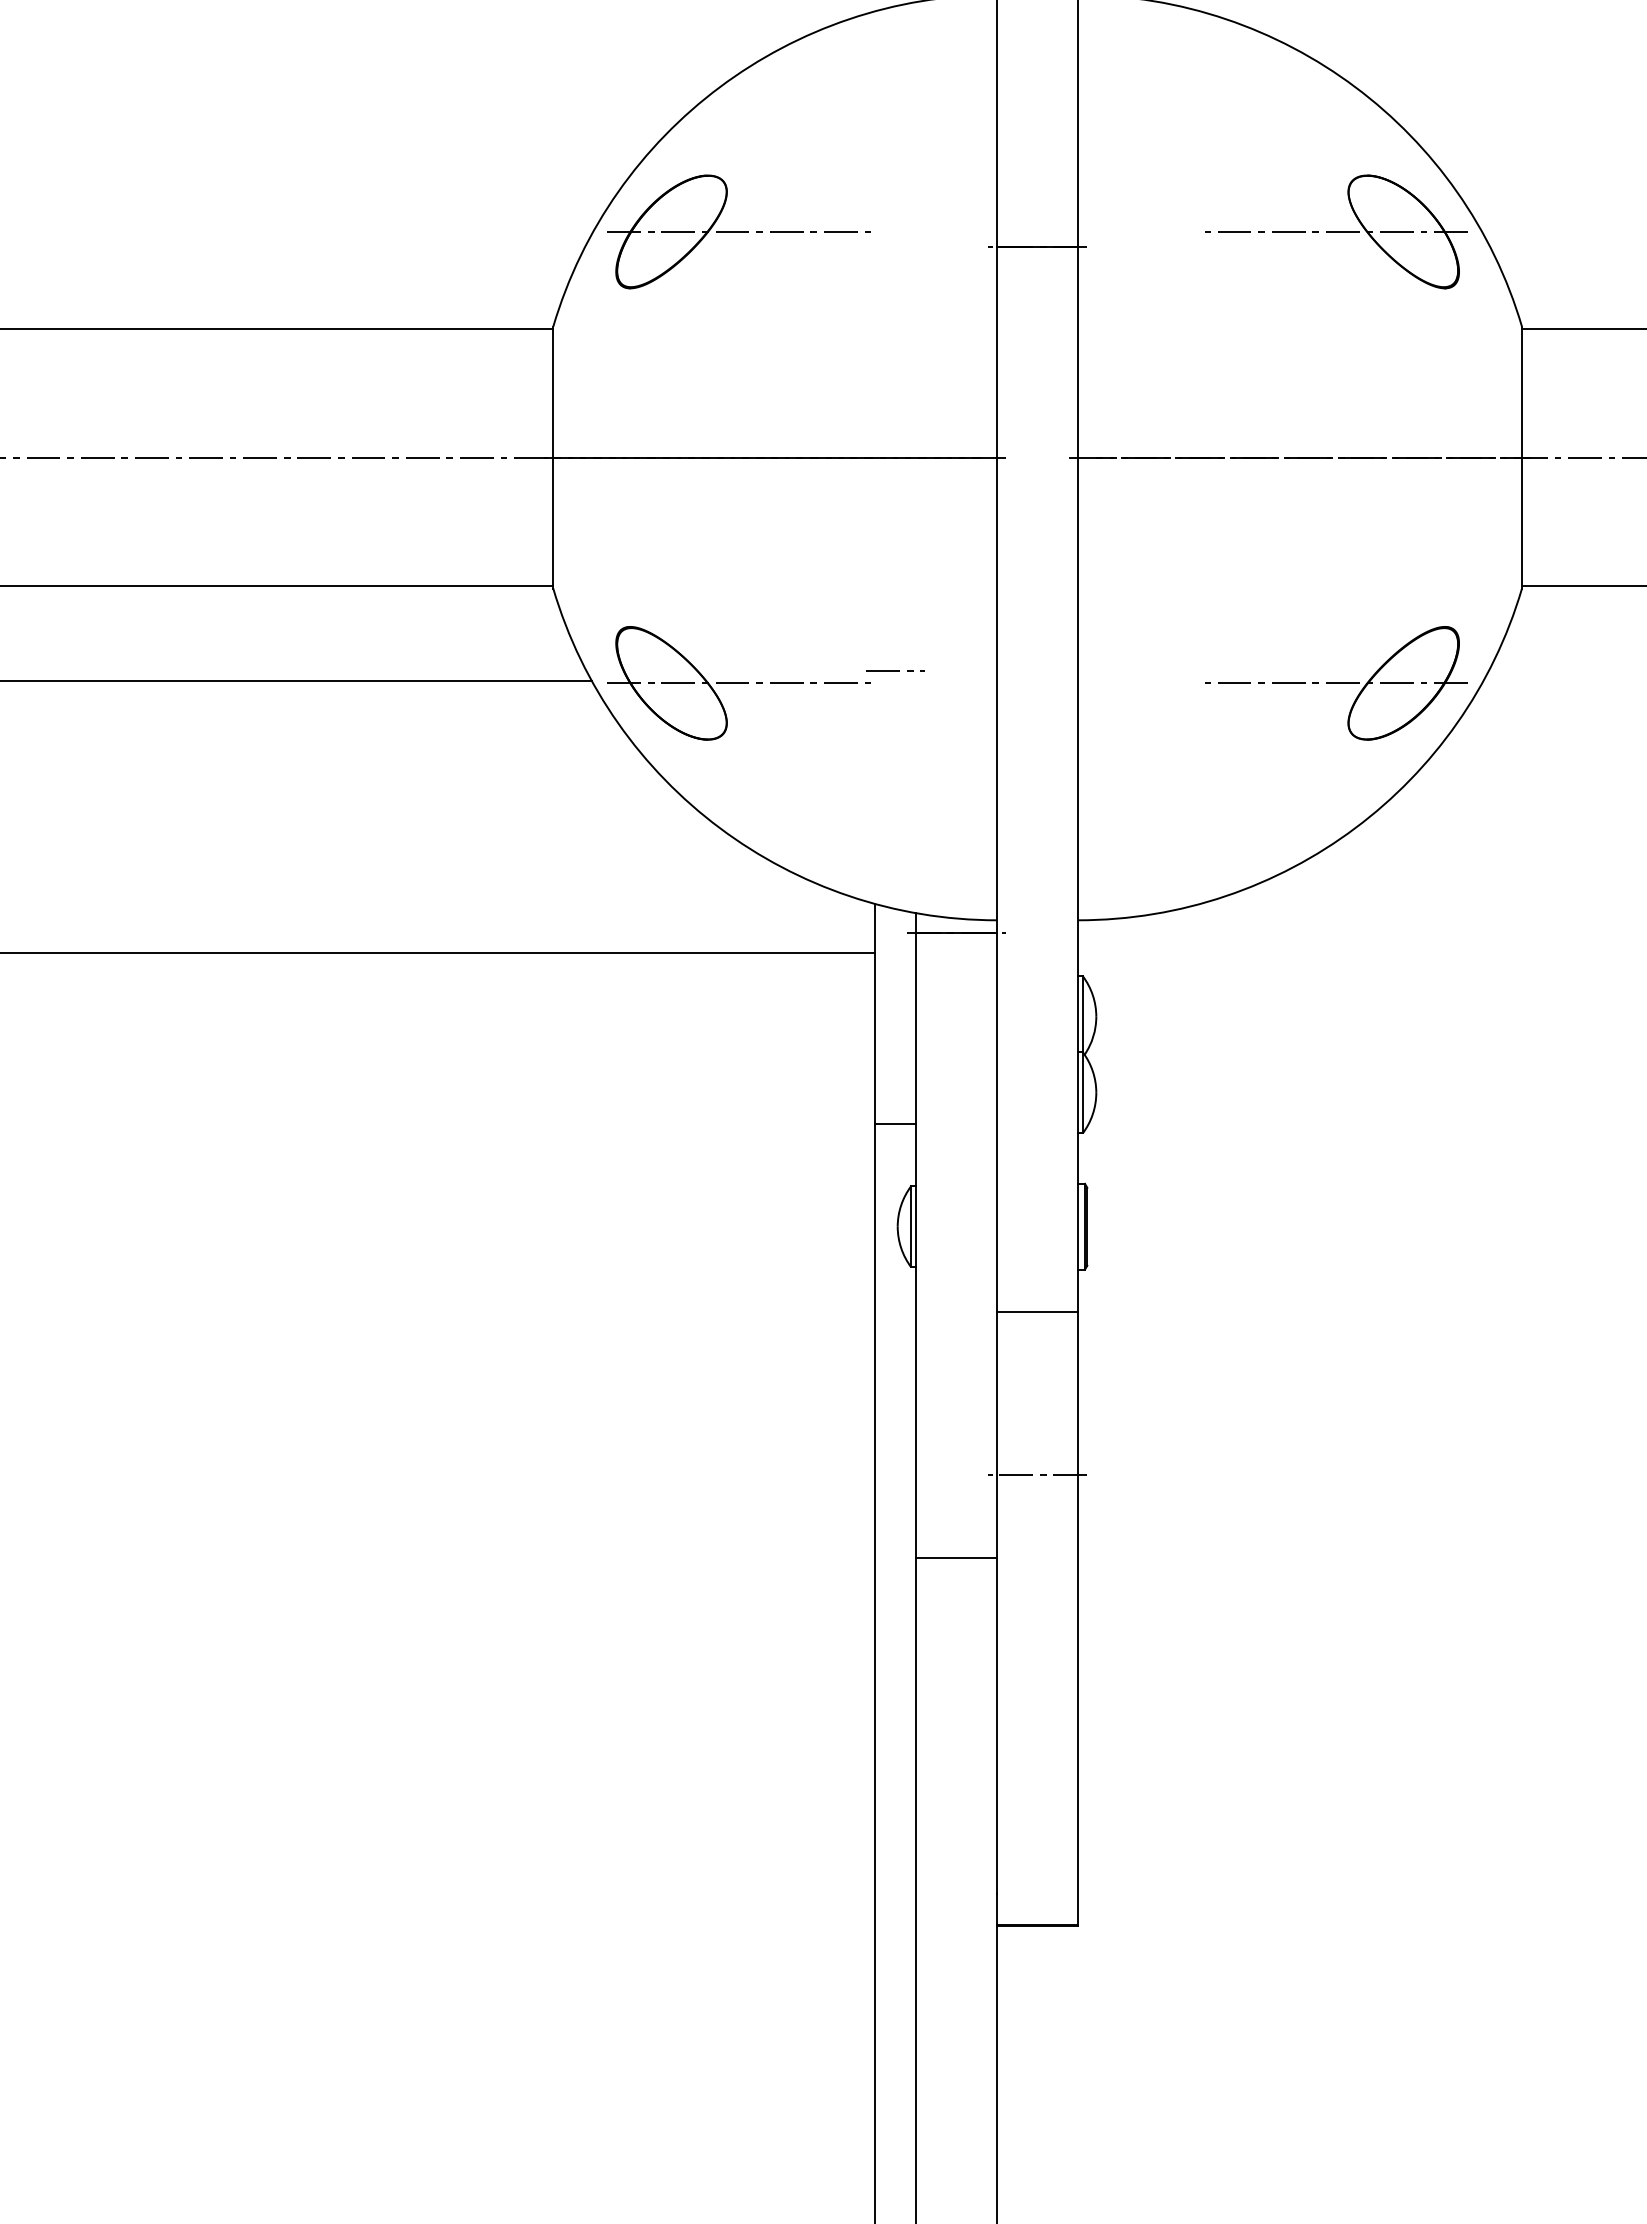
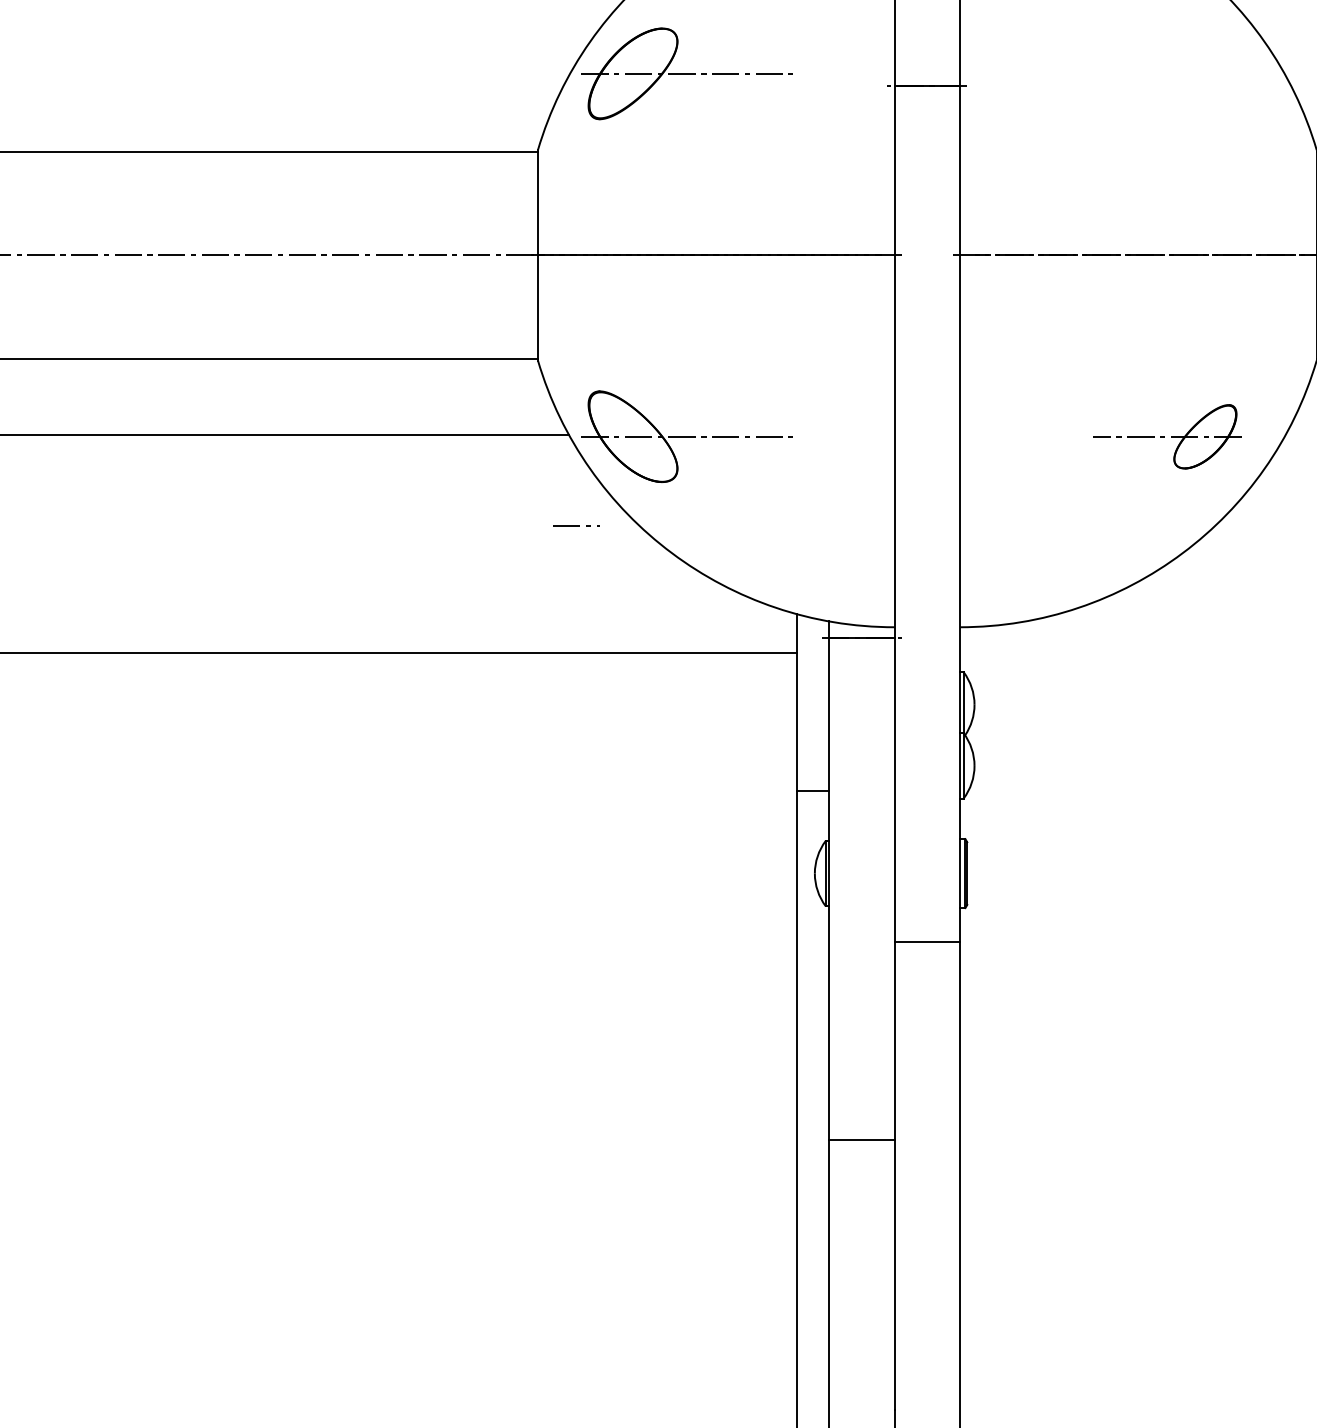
part: (1336, 231) -> (1167, 73), removed
line: (895, 670) -> (576, 526), moved
part: (1336, 683) -> (1167, 436), size x0.7
line: (1037, 1474) -> (927, 1072), removed

